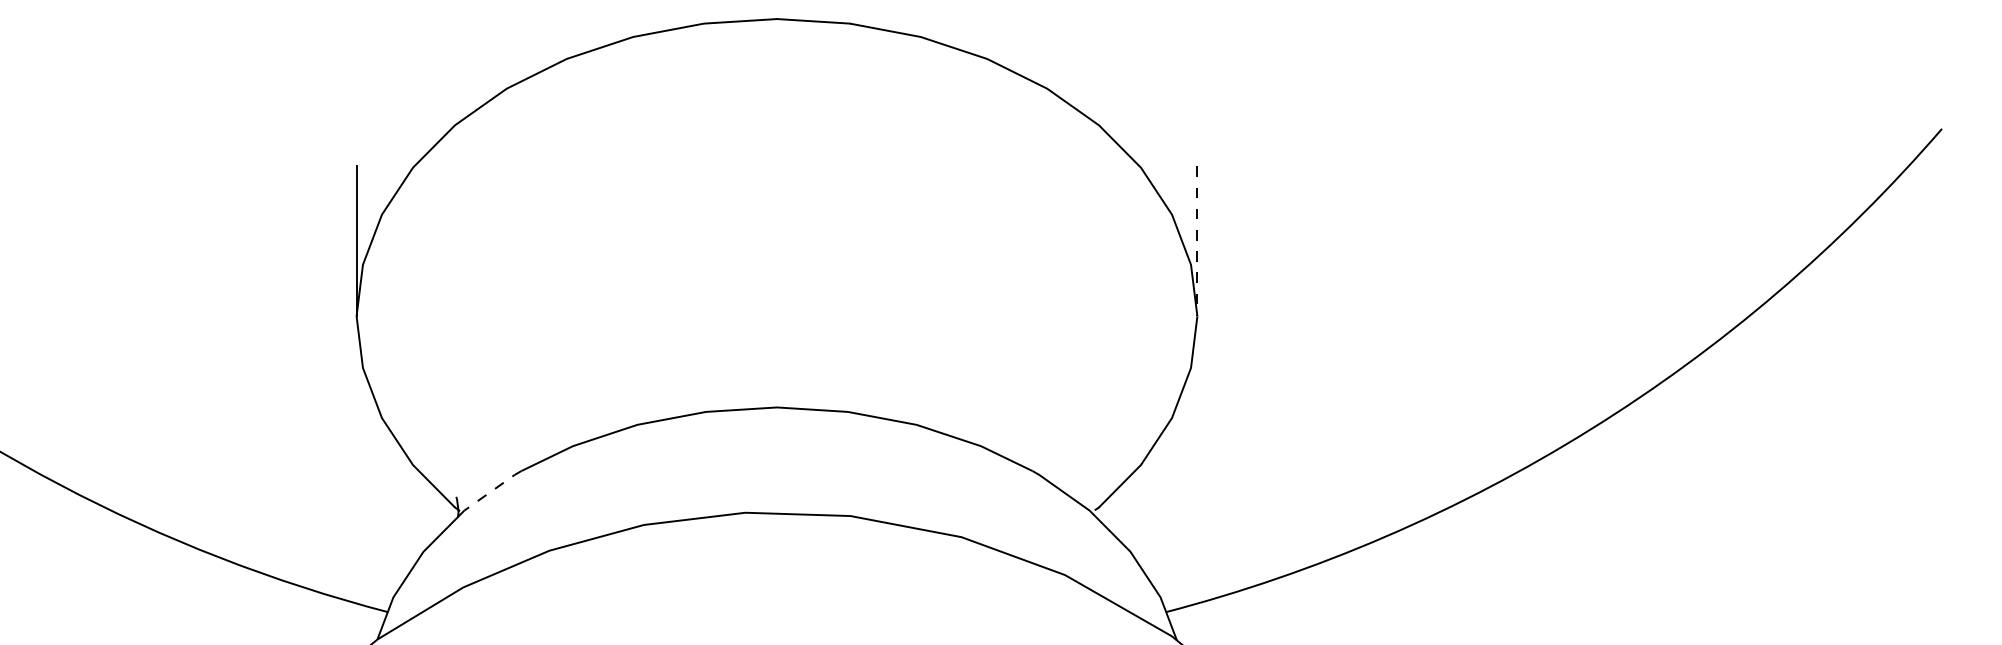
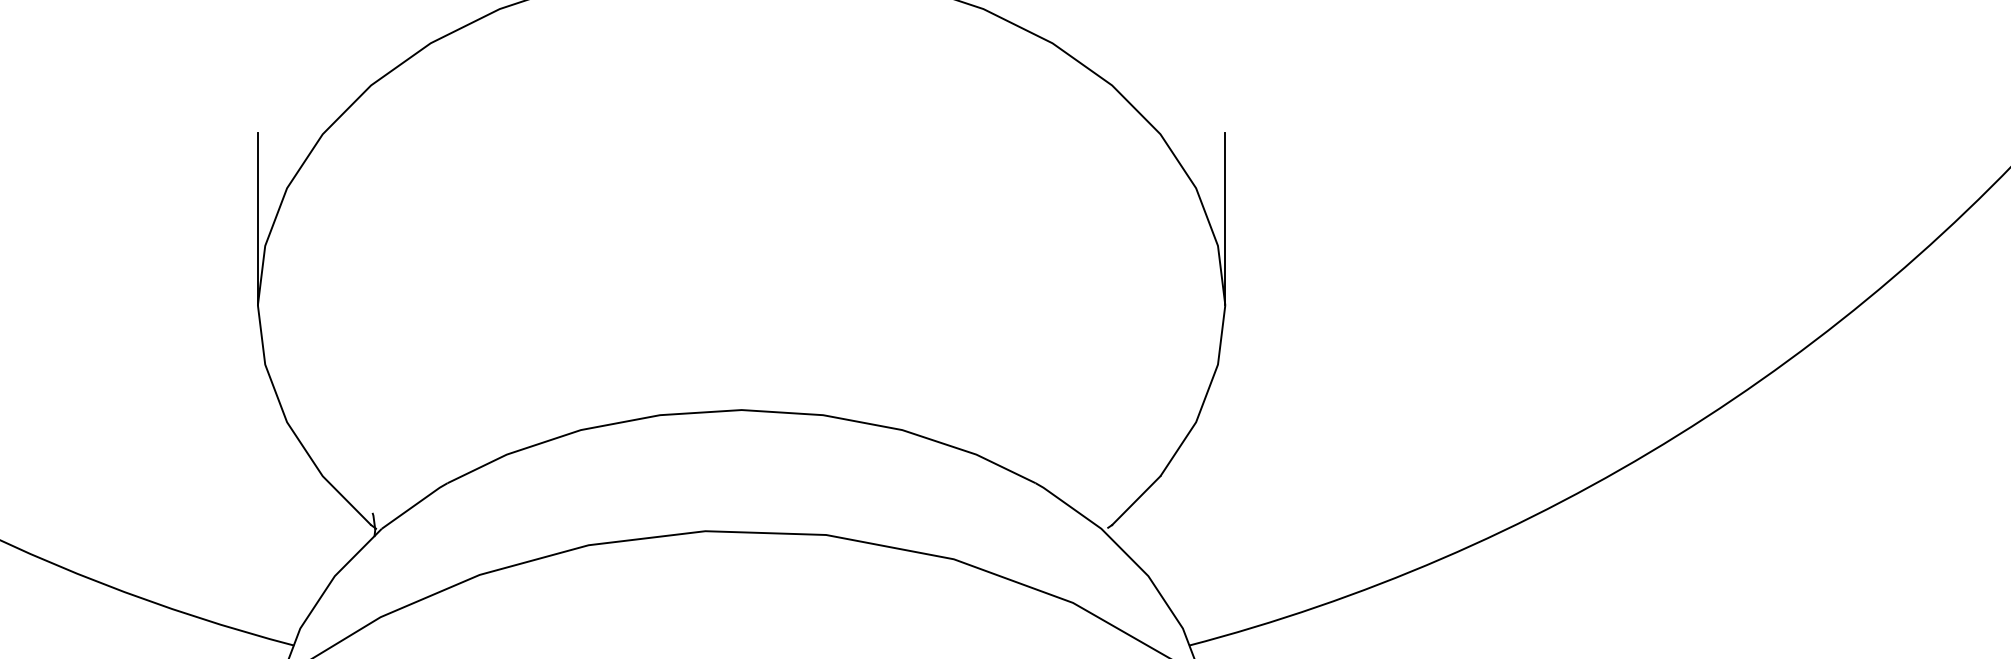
line: (1197, 241) -> (1225, 219), dashed -> solid
line: (492, 490) -> (414, 505), dashed -> solid

